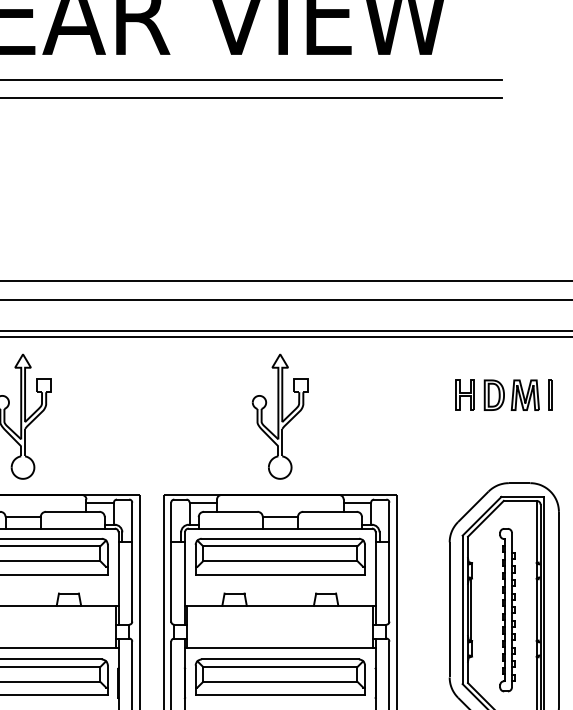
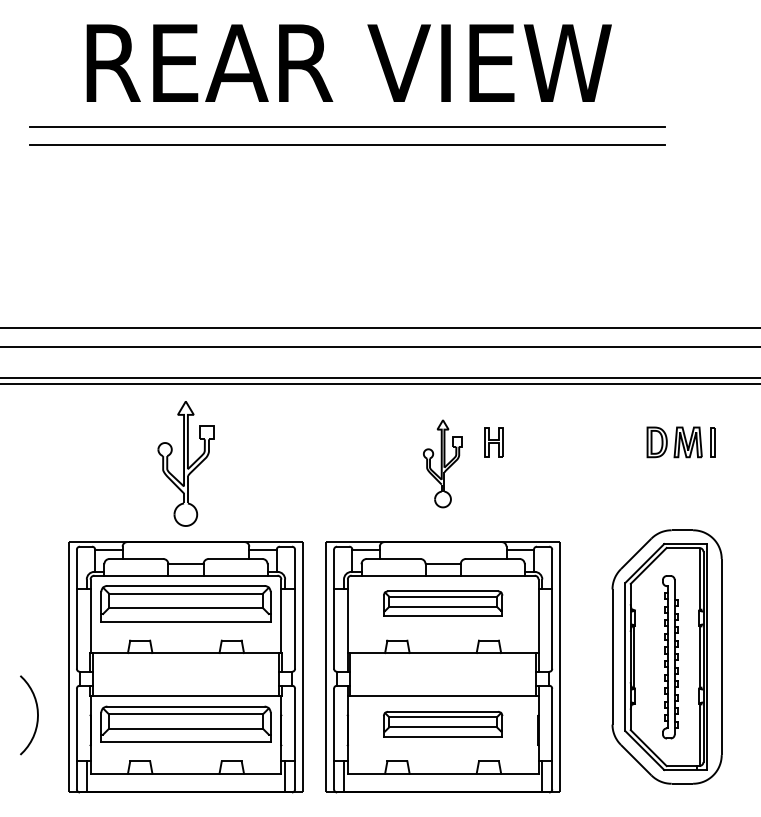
part: (464, 395) -> (493, 442), moved
part: (279, 416) -> (442, 463), size x0.7
part: (279, 556) -> (442, 603), size x0.7
part: (279, 676) -> (442, 723), size x0.7

